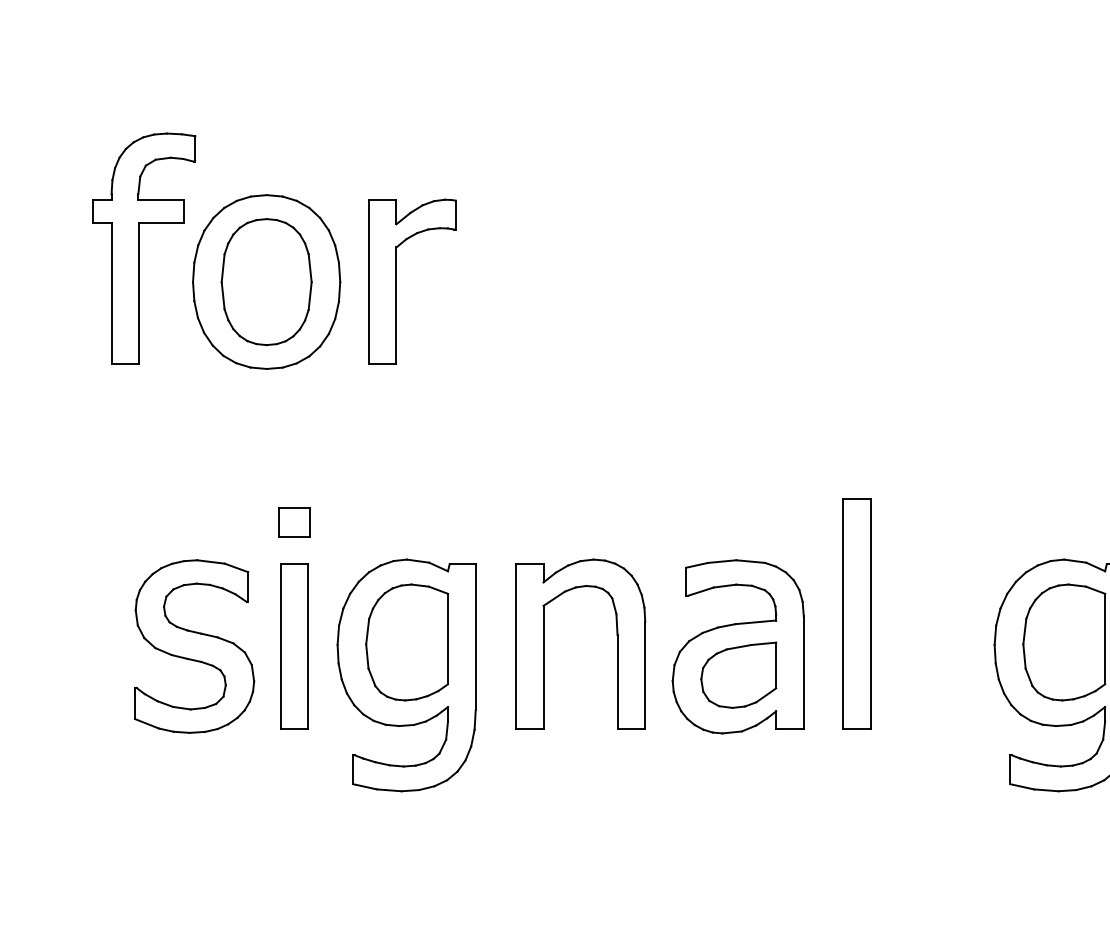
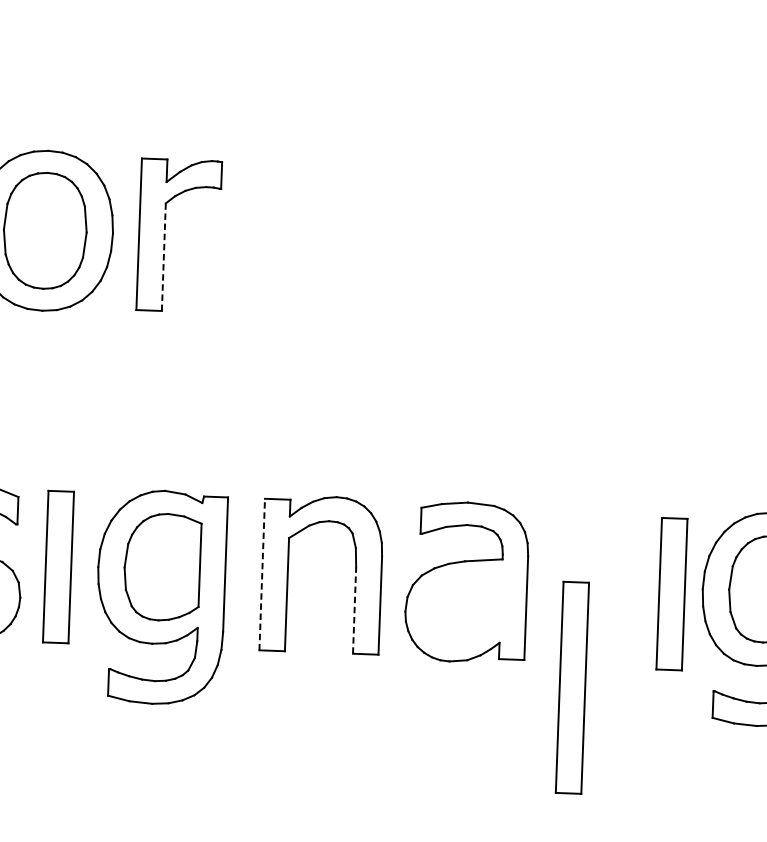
line: (396, 306) -> (163, 257), solid -> dashed
part: (294, 522) -> (62, 452), removed
part: (856, 613) -> (571, 687), moved
line: (515, 646) -> (261, 574), solid -> dashed
part: (961, 651) -> (672, 594), added
part: (738, 674) -> (466, 607), removed
line: (617, 682) -> (354, 611), solid -> dashed

